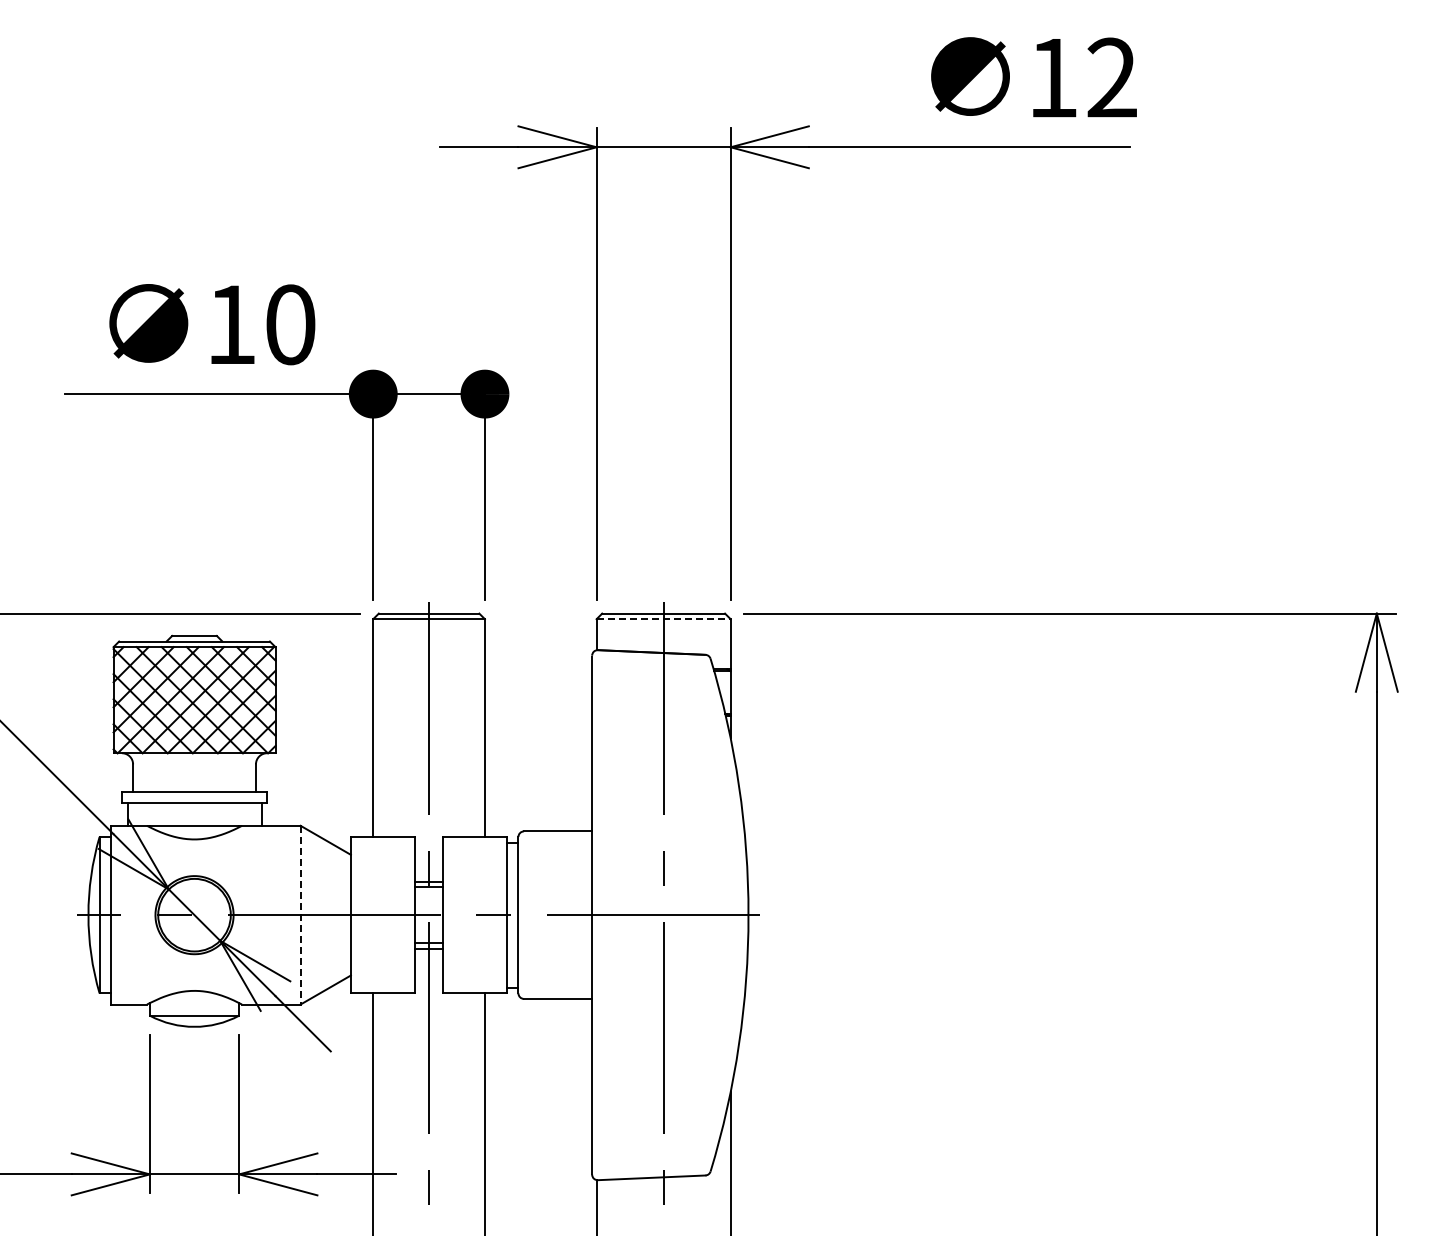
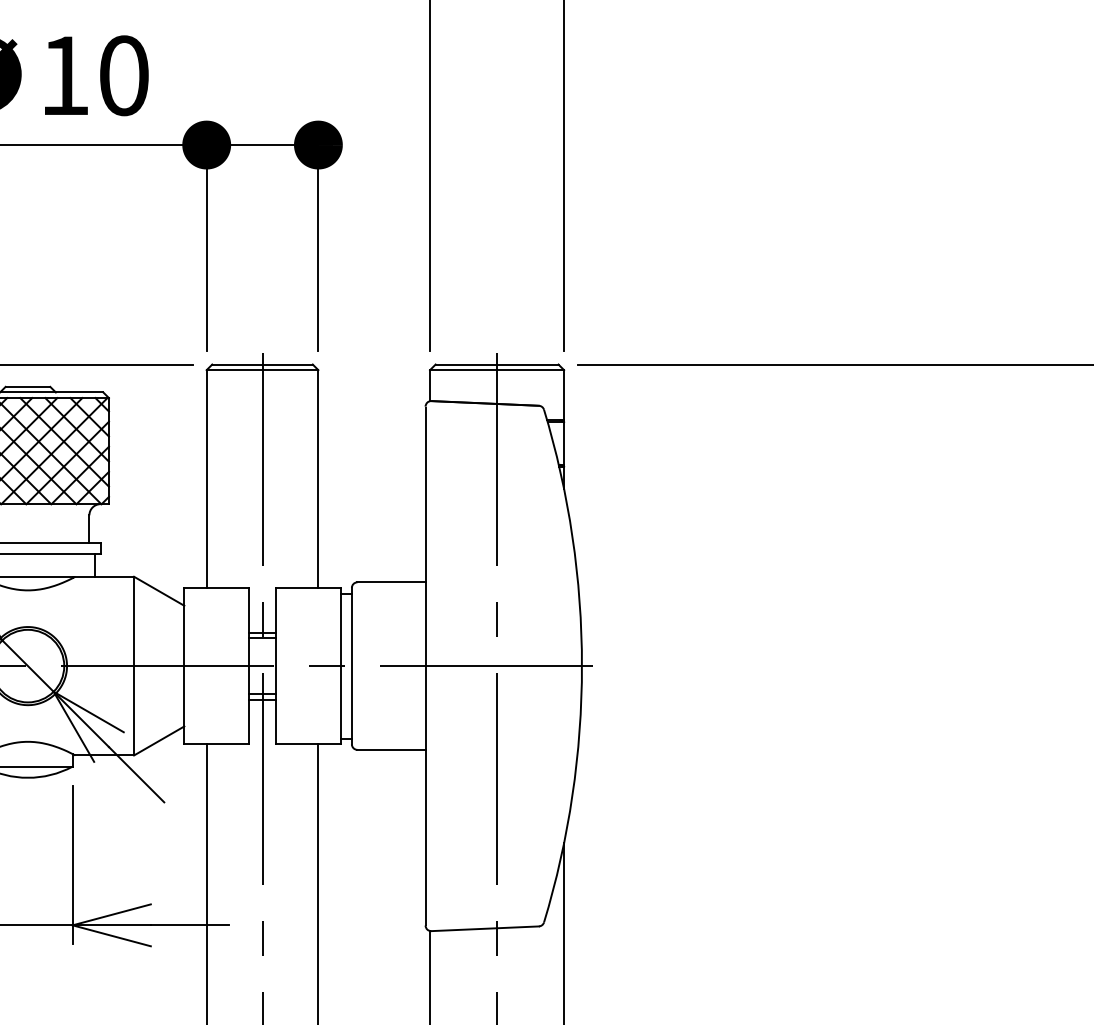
line: (664, 619) -> (497, 370), dashed -> solid
line: (300, 915) -> (133, 666), dashed -> solid

